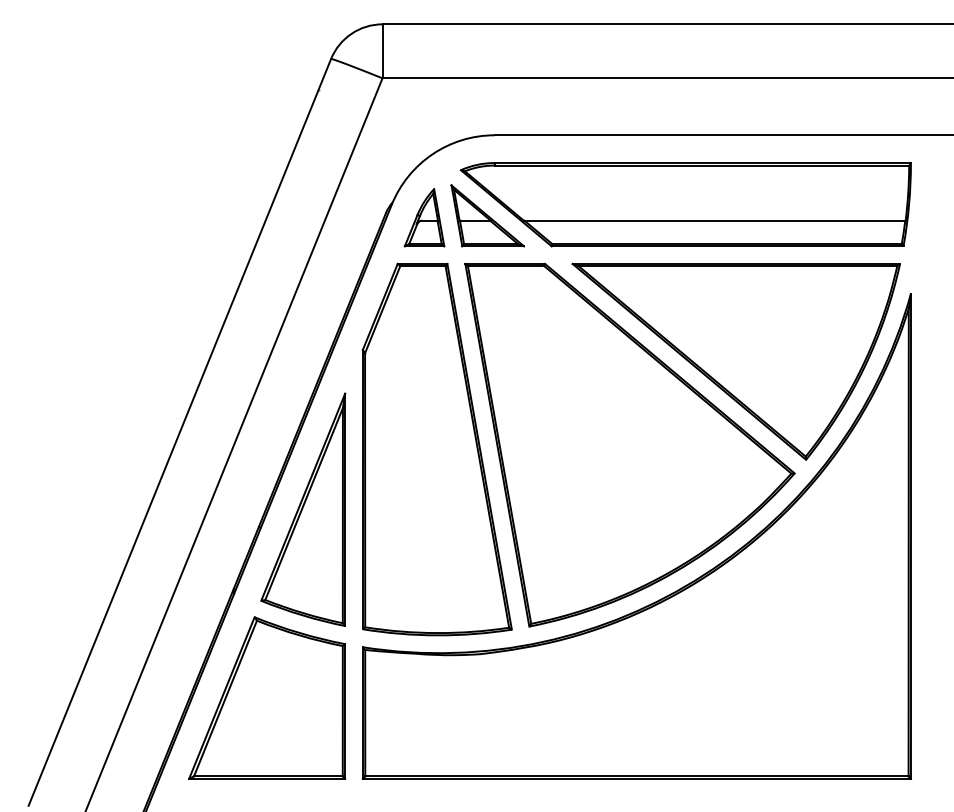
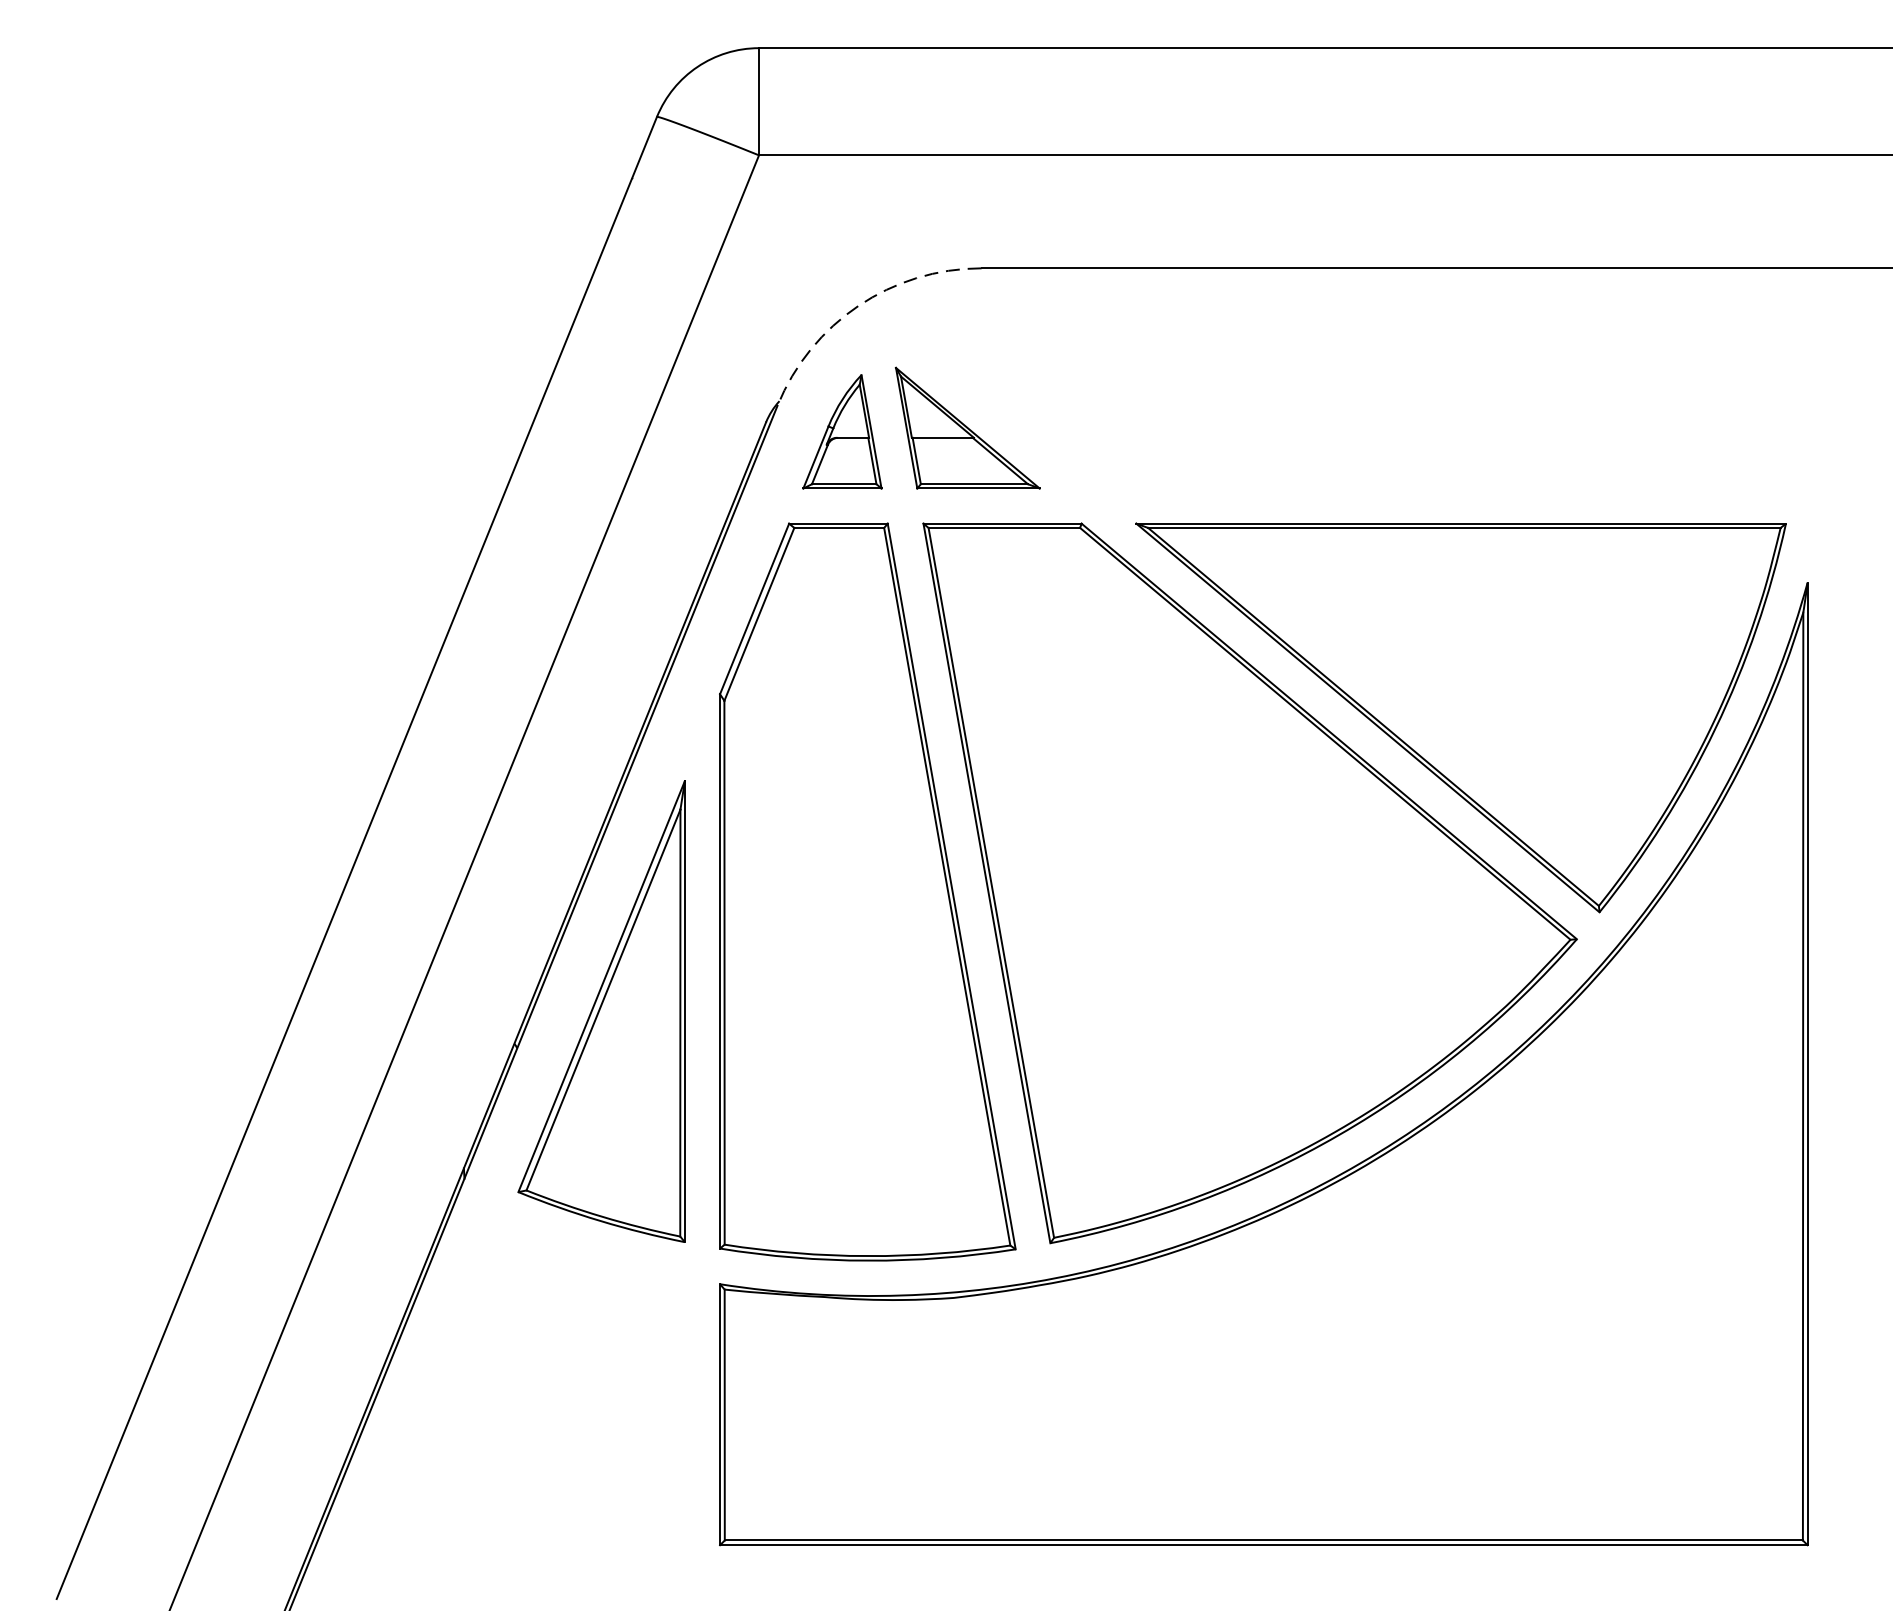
arc: (432, 154) -> (858, 306), solid -> dashed
part: (685, 204) -> (1360, 405), removed
part: (267, 697) -> (530, 1383), removed

